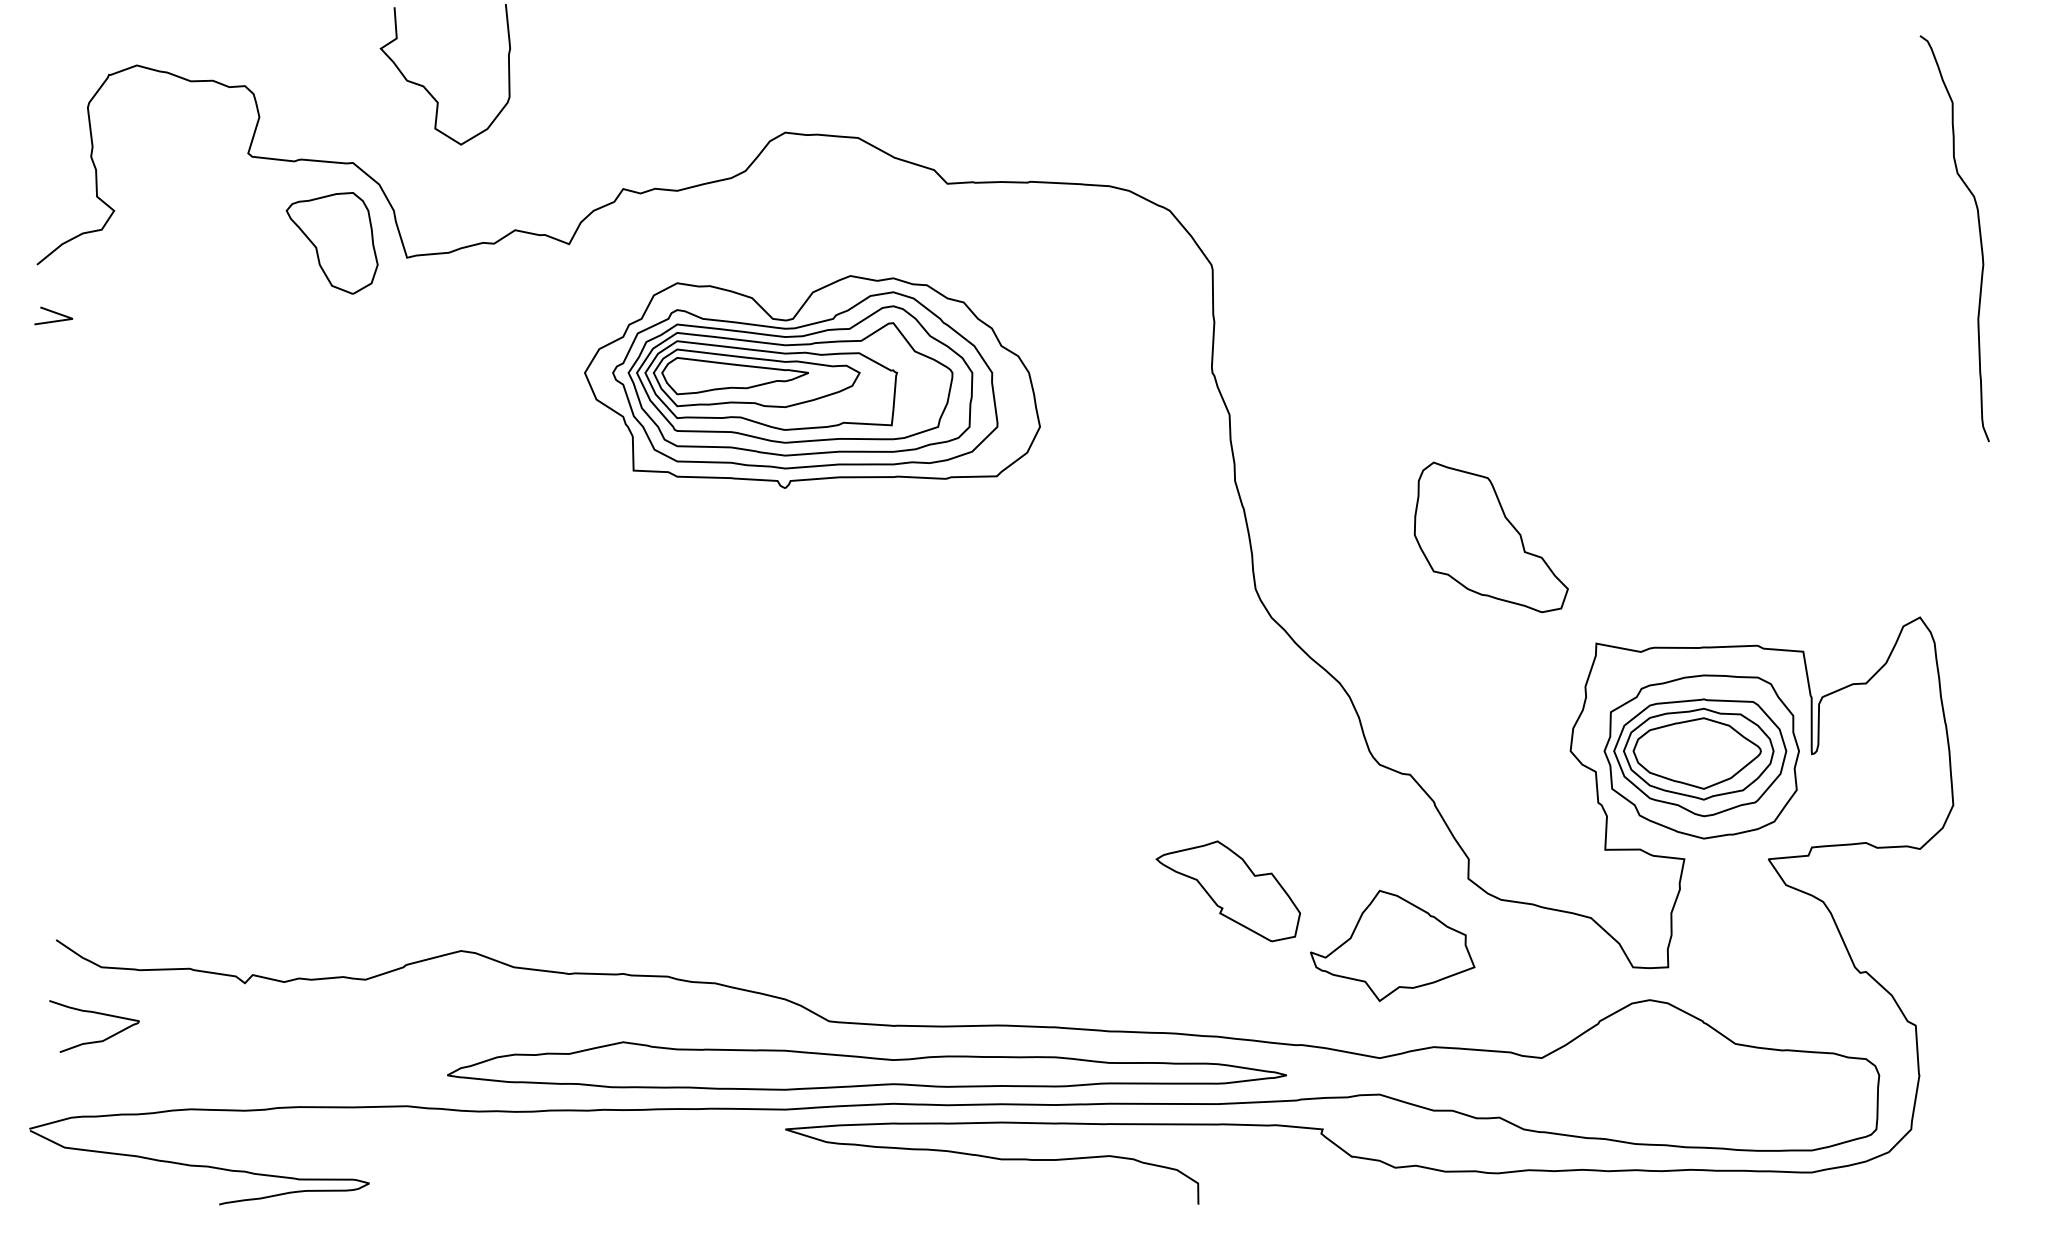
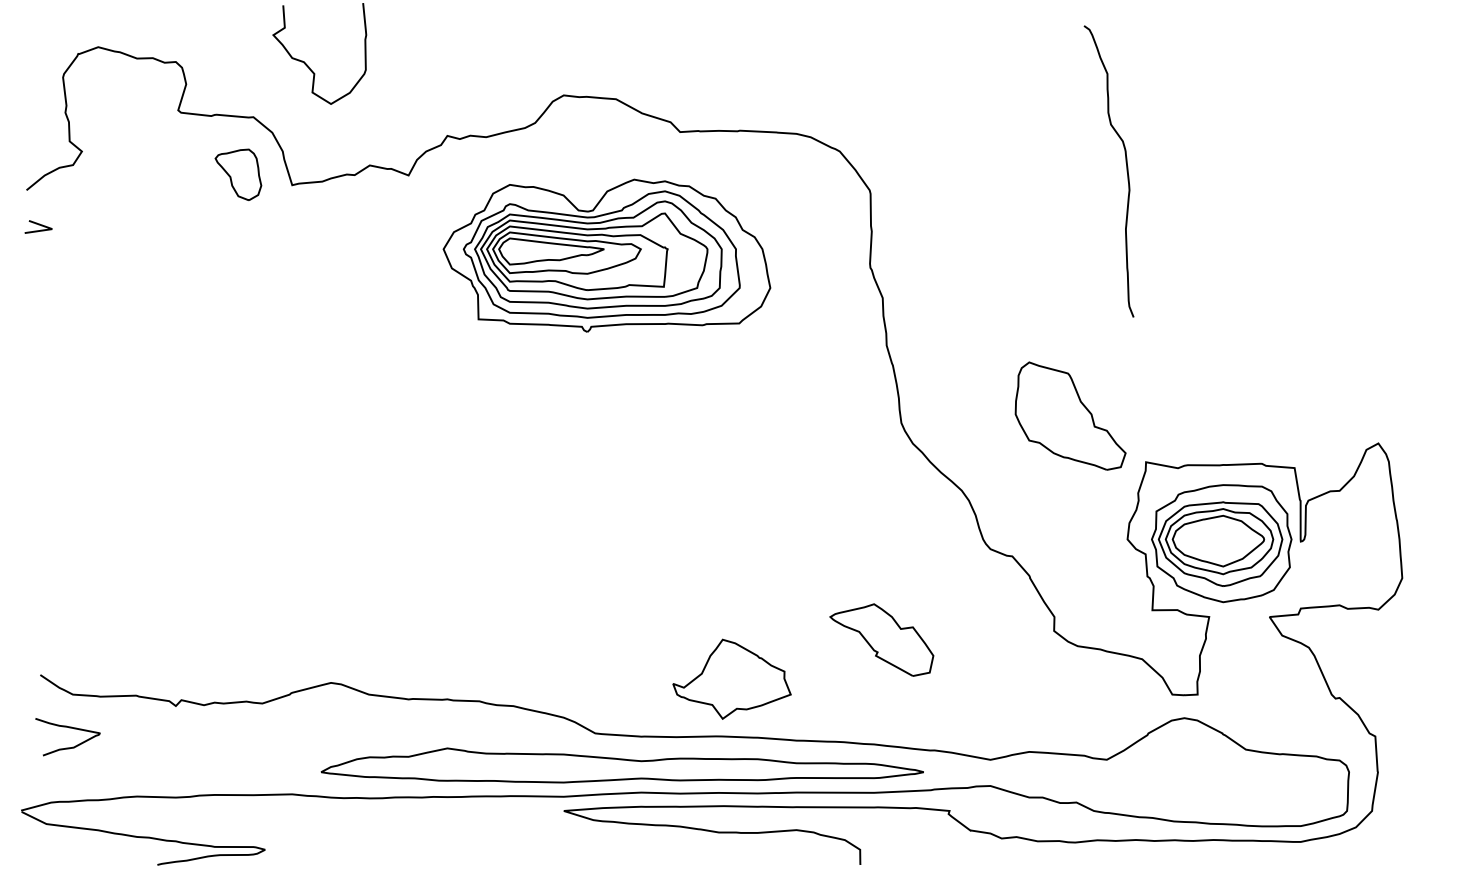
curve: (1979, 237) -> (1126, 170), moved
part: (331, 243) -> (237, 174), size x0.7
part: (812, 381) -> (606, 255), moved
part: (1490, 537) -> (1070, 416), moved
part: (1392, 945) -> (731, 678), moved

